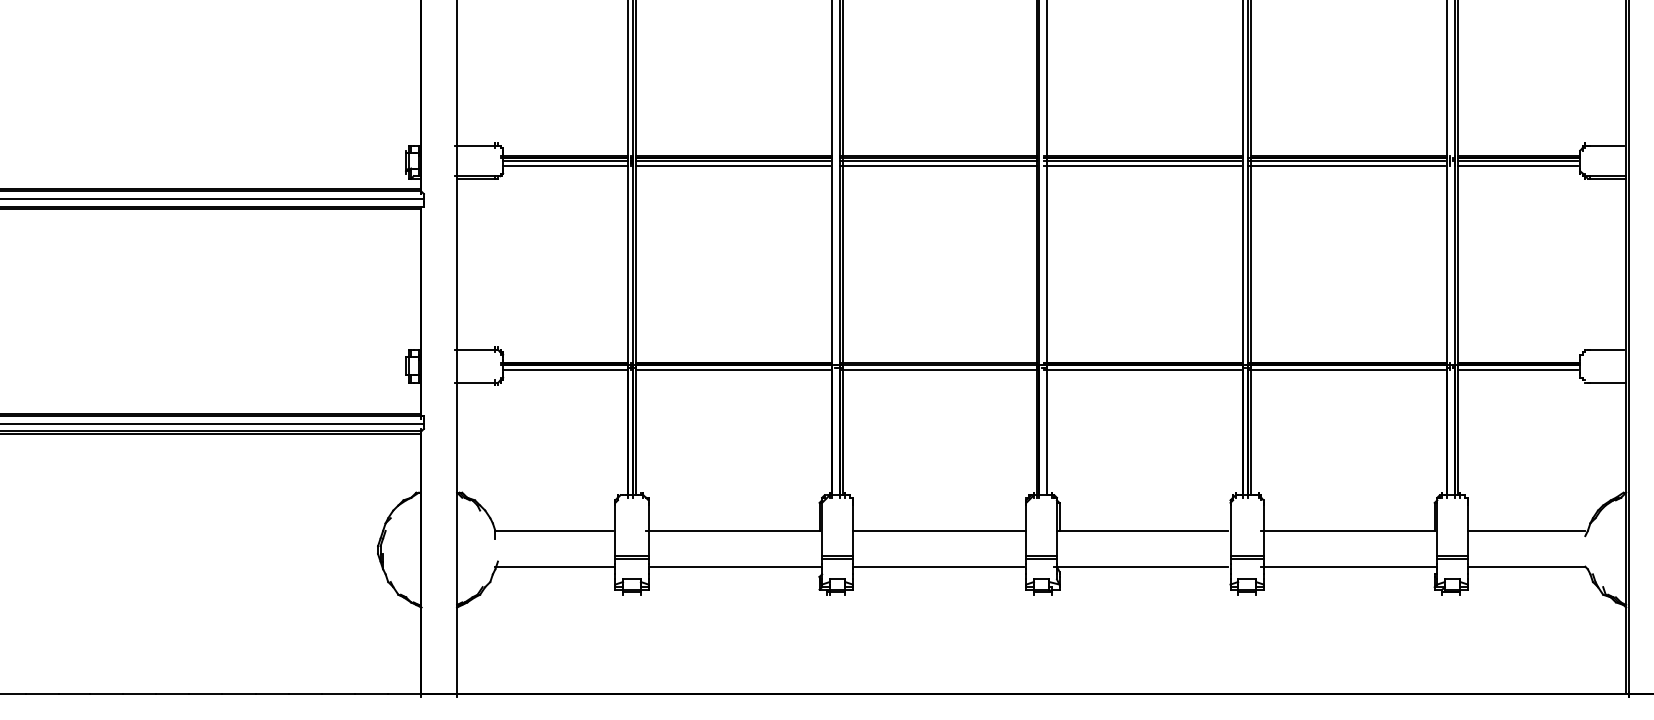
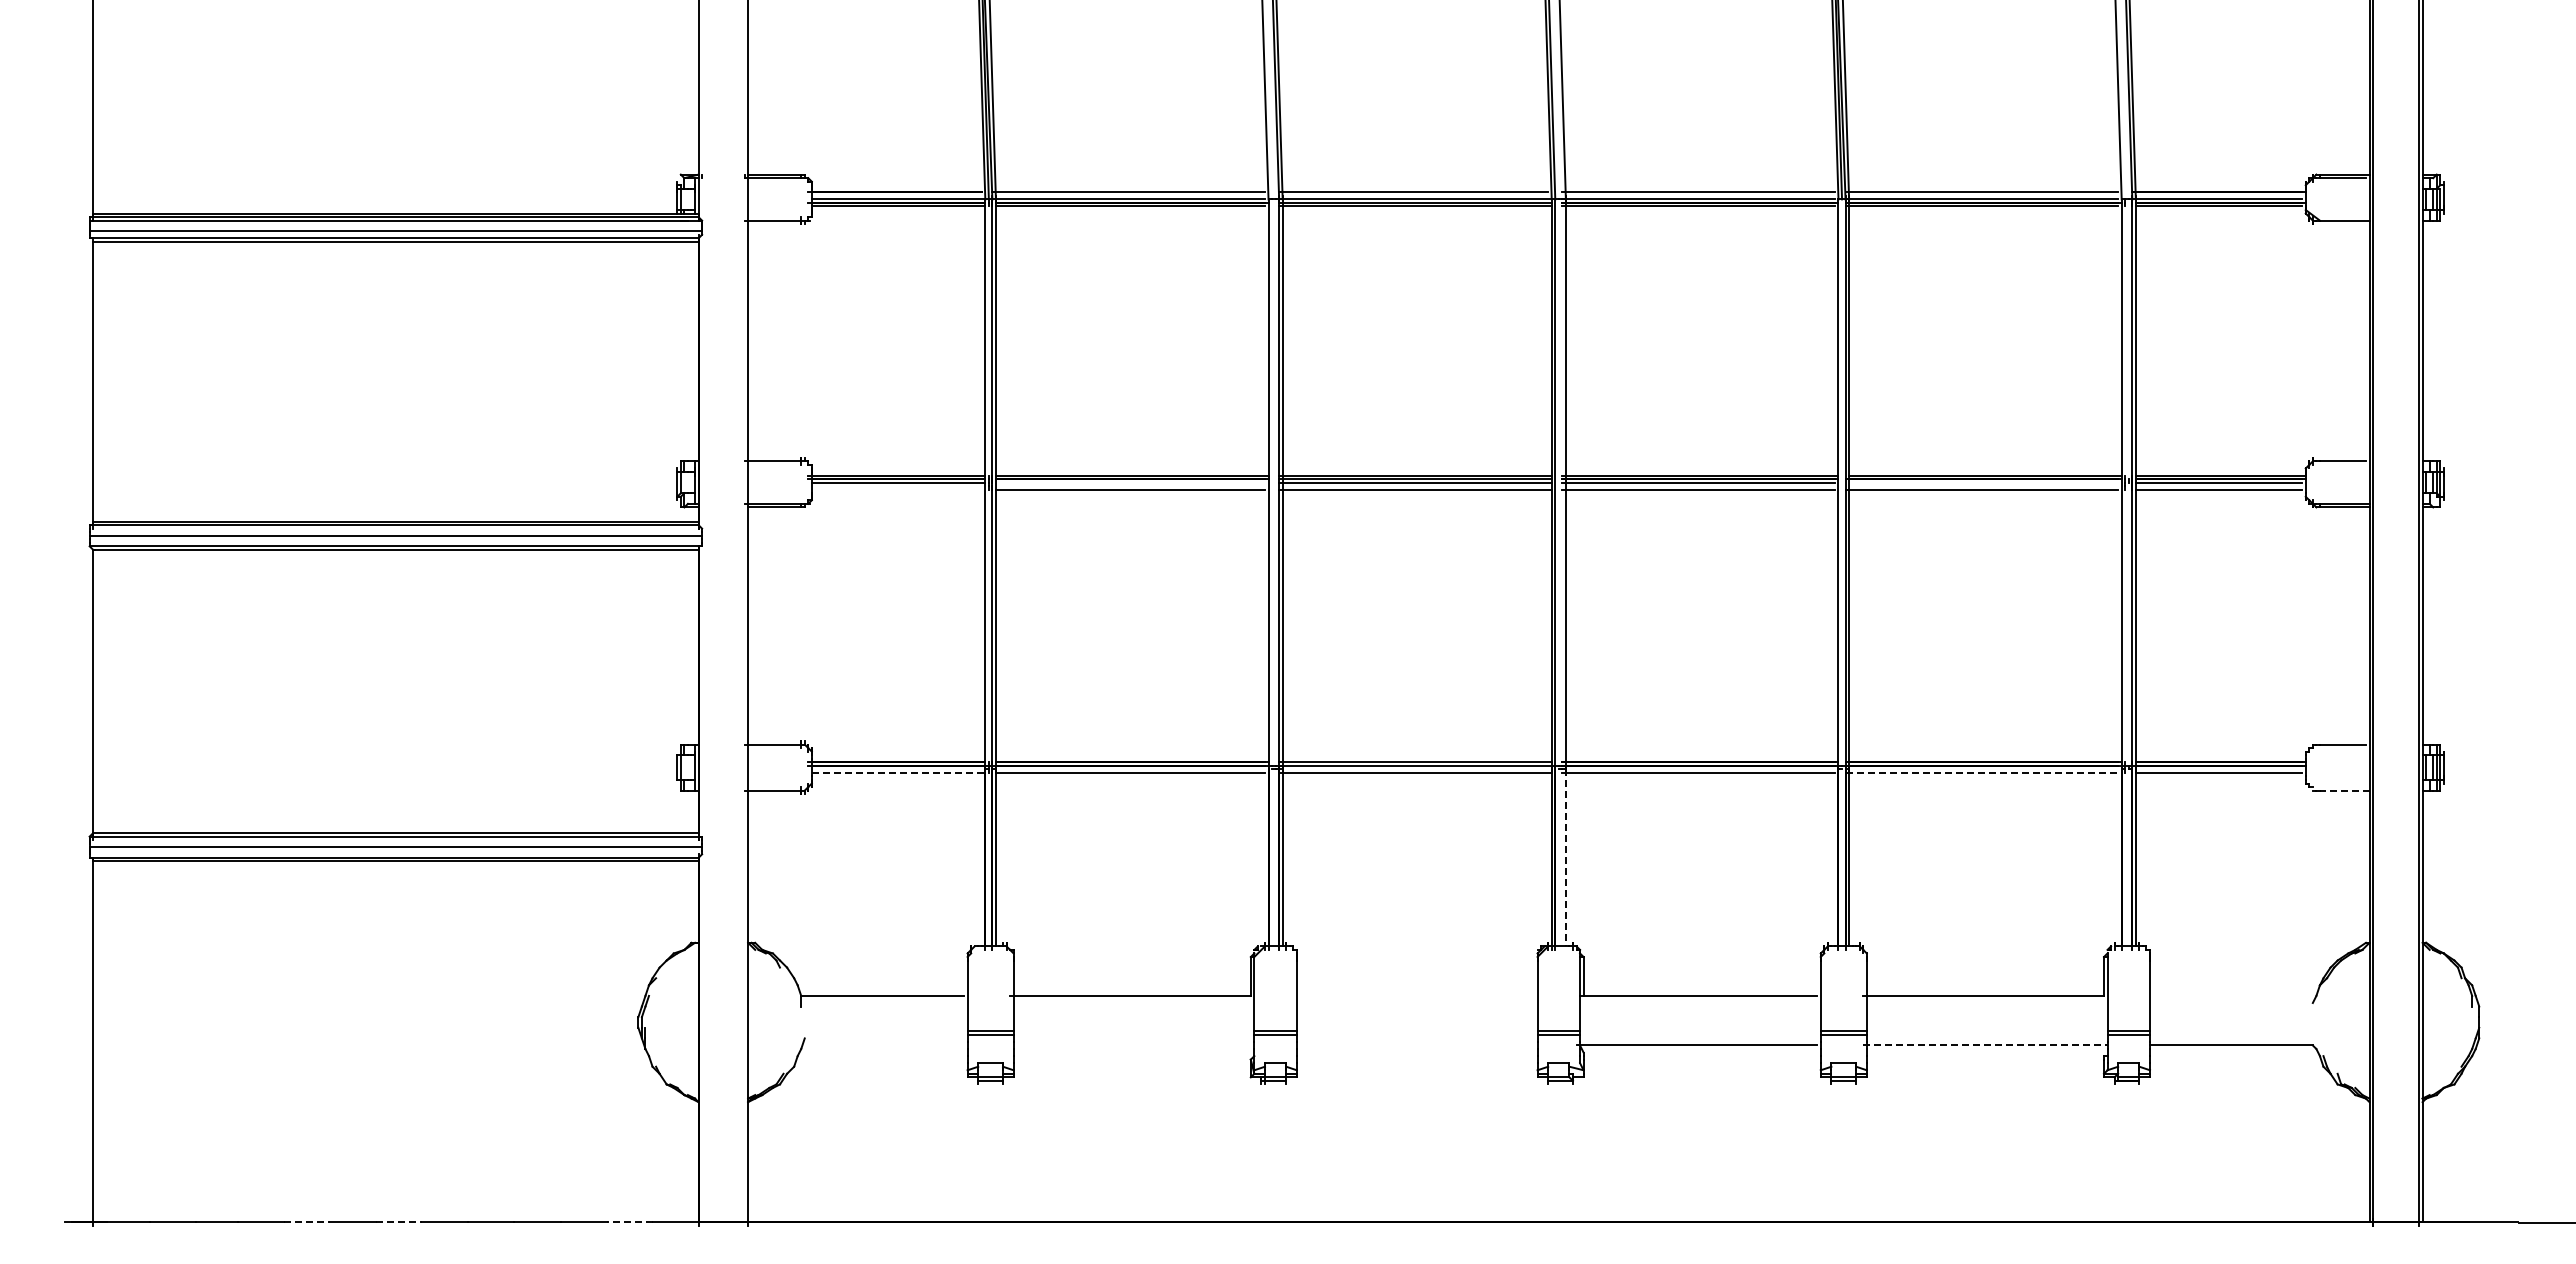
line: (732, 160) -> (1129, 482), removed
line: (1346, 160) -> (1981, 482), removed
line: (565, 165) -> (898, 489), removed
line: (565, 369) -> (898, 772), solid -> dashed
line: (1347, 369) -> (1982, 772), solid -> dashed
line: (1608, 382) -> (2344, 790), solid -> dashed
line: (1046, 431) -> (1565, 857), solid -> dashed
line: (939, 530) -> (1416, 995), removed
line: (1526, 530) -> (2231, 995), removed
line: (555, 566) -> (884, 1045), removed
line: (734, 566) -> (1133, 1045), removed
line: (938, 566) -> (1415, 1045), removed
line: (1349, 566) -> (1985, 1045), solid -> dashed
line: (139, 694) -> (307, 1222), solid -> dashed
line: (205, 694) -> (399, 1222), solid -> dashed
line: (371, 694) -> (629, 1222), solid -> dashed

